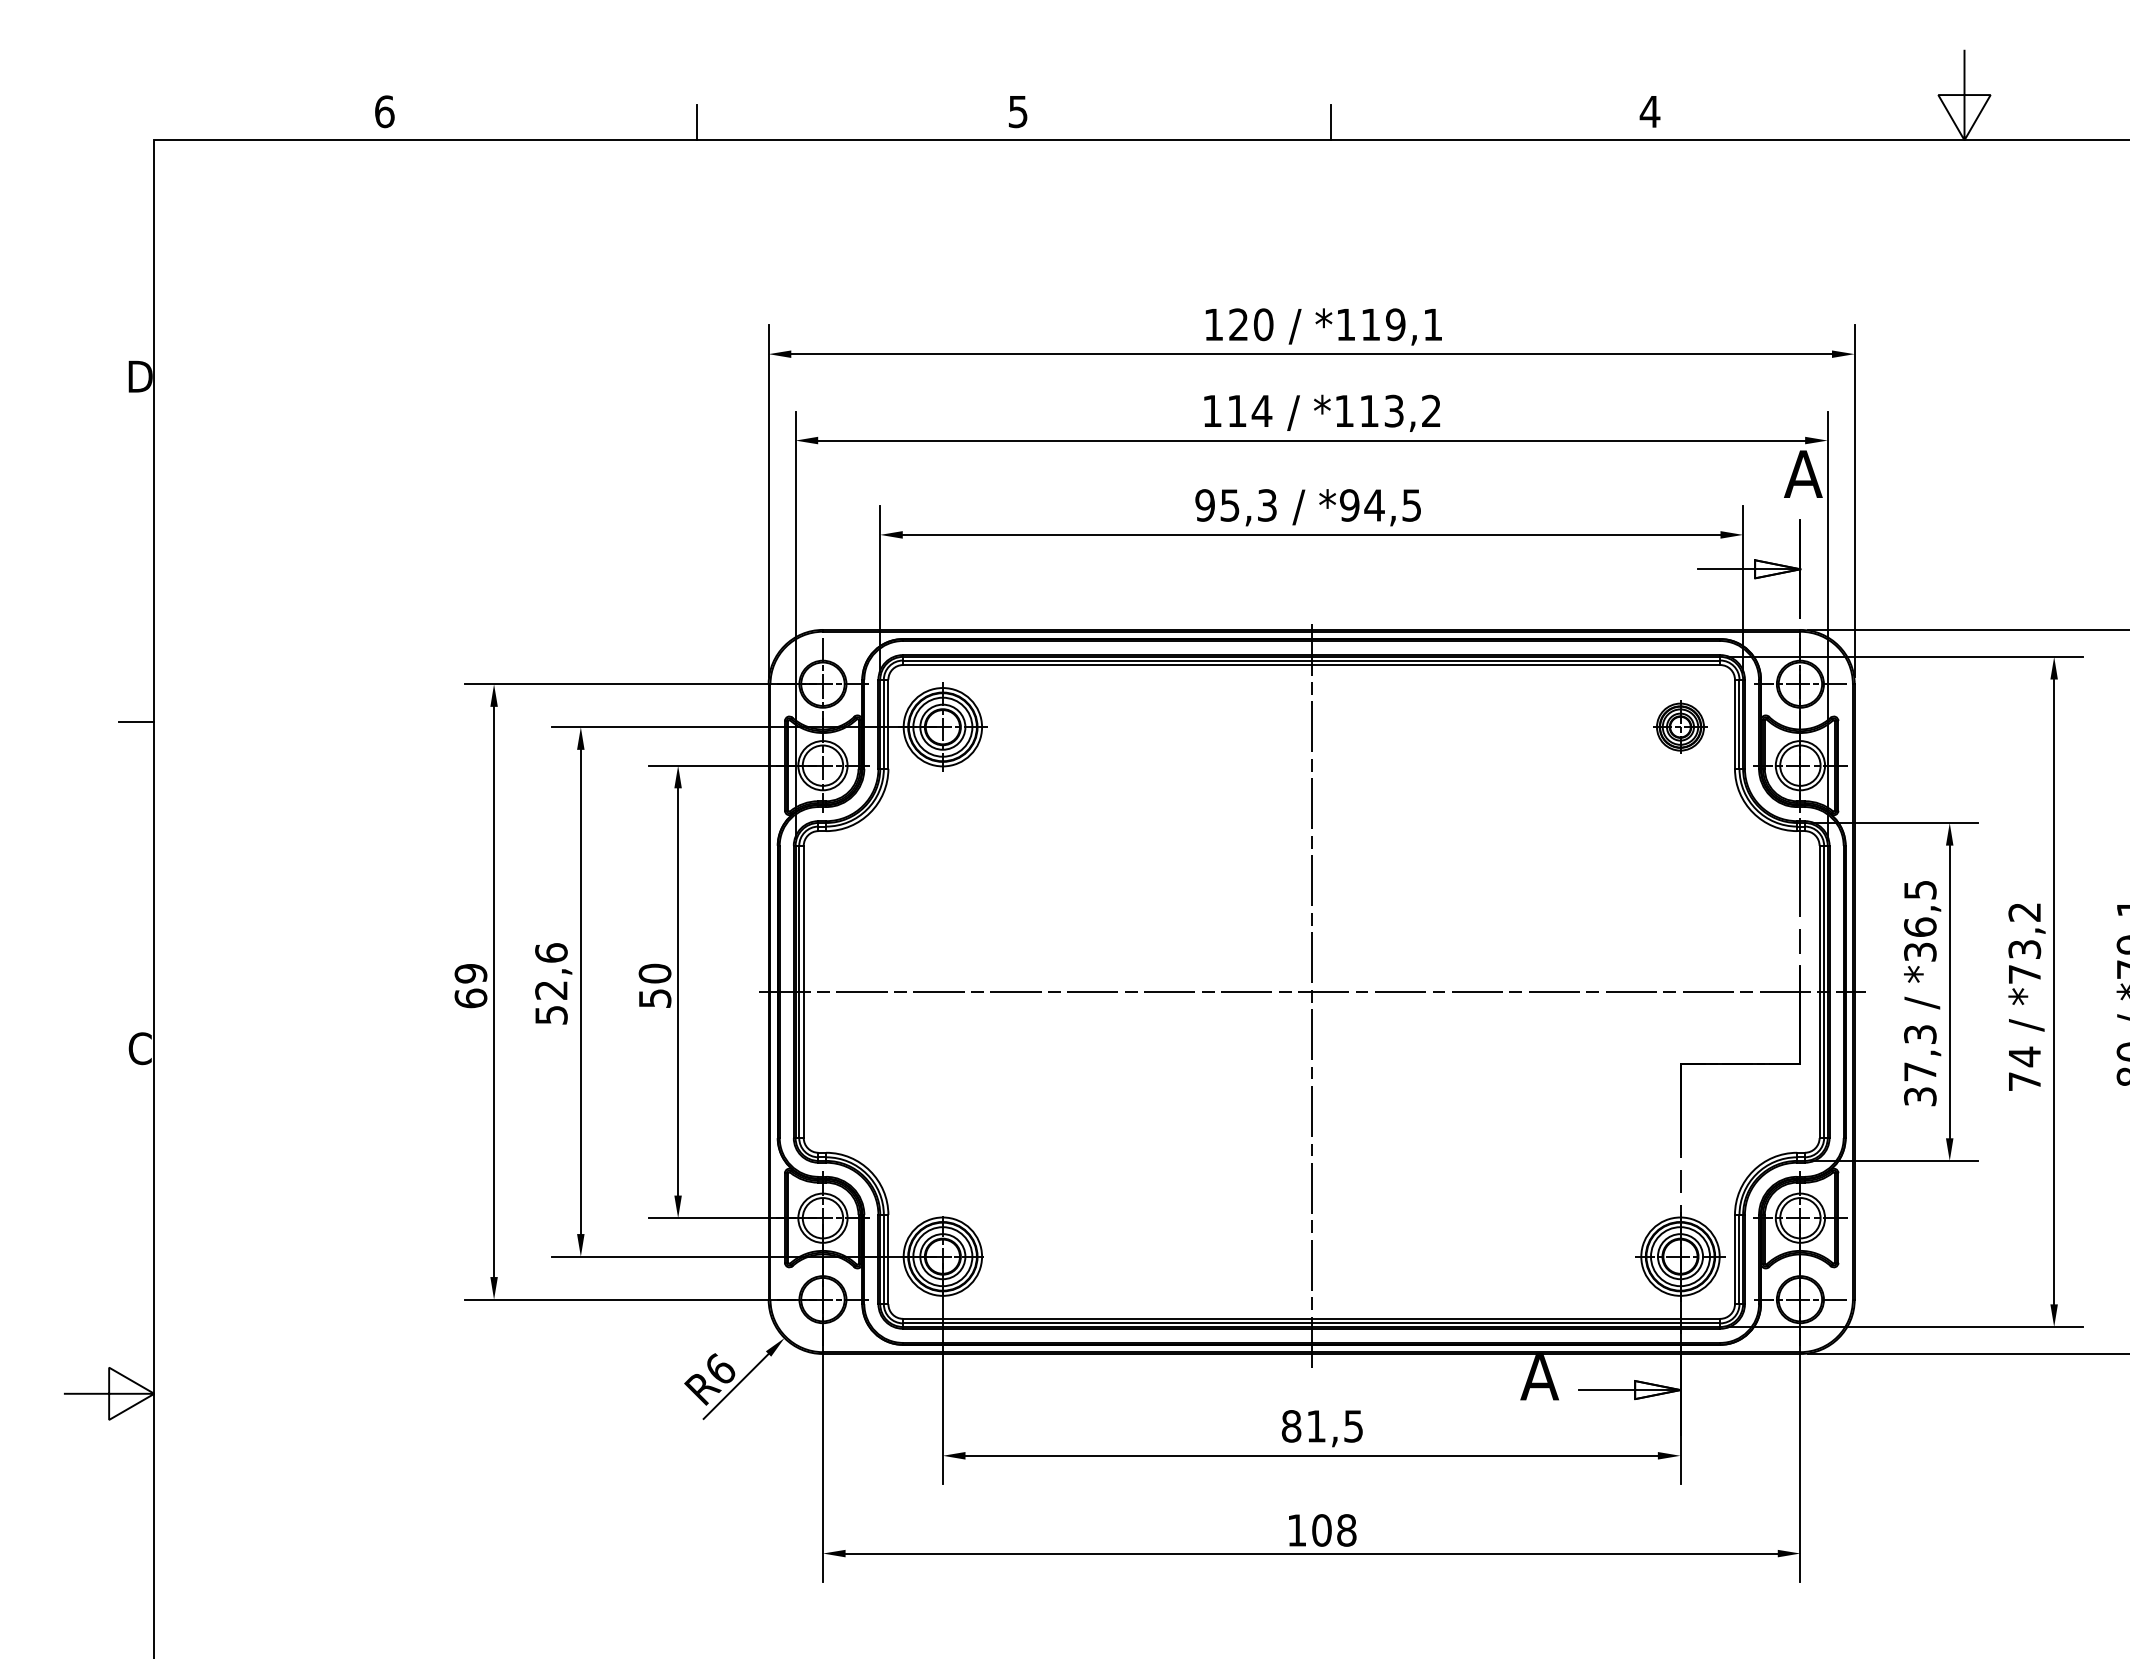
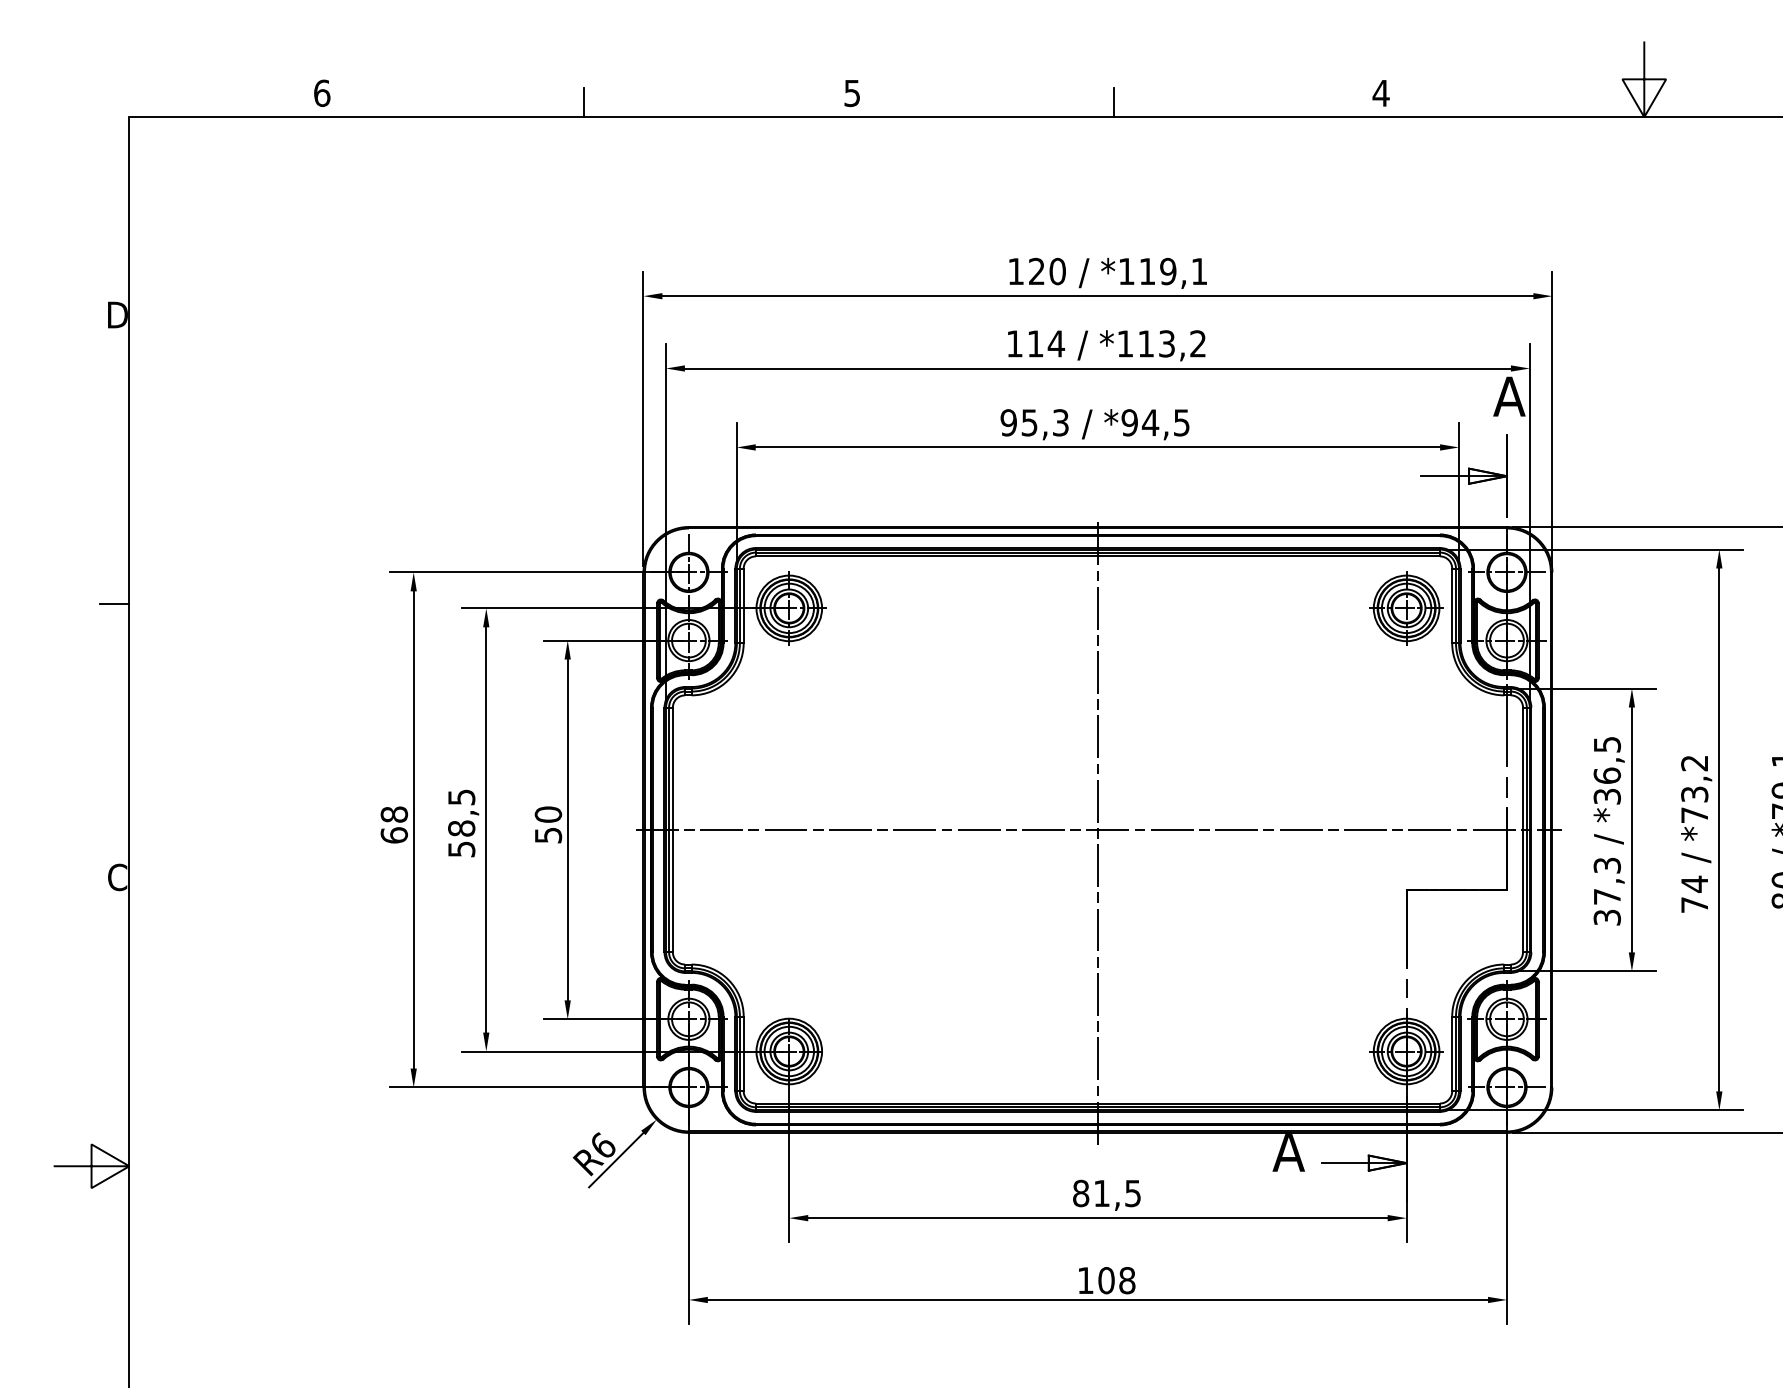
part: (1680, 726) -> (1406, 607), size x1.67
text: (551, 971) -> (461, 812), 52,6 -> 58,5
text: (470, 973) -> (393, 814), 69 -> 68

